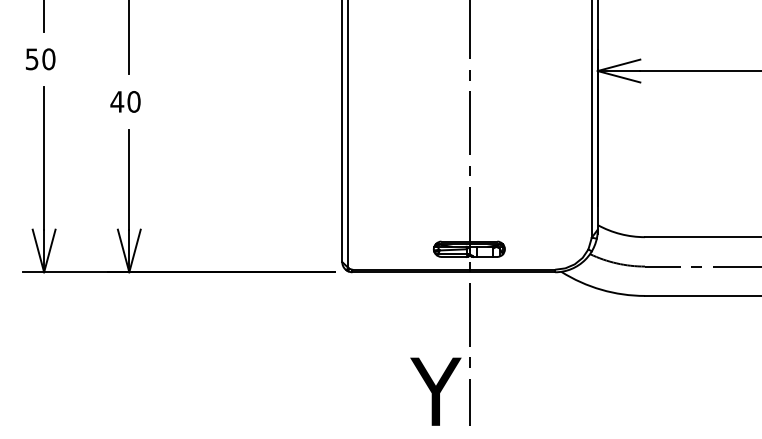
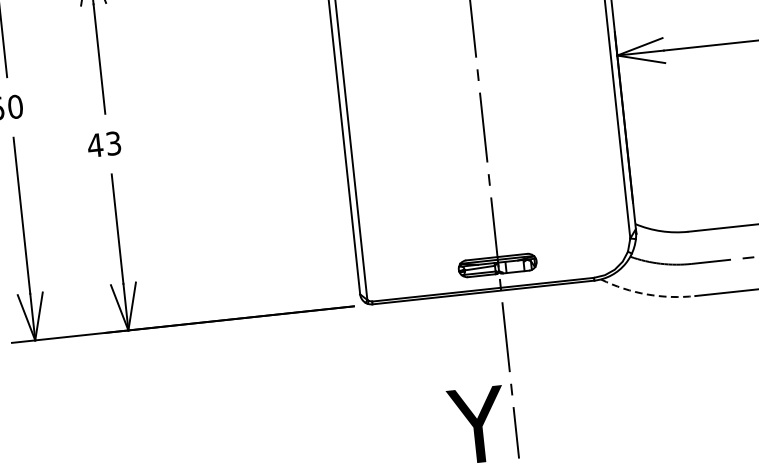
text: (133, 101) -> (113, 143), 40 -> 43
arc: (601, 289) -> (646, 294), solid -> dashed

